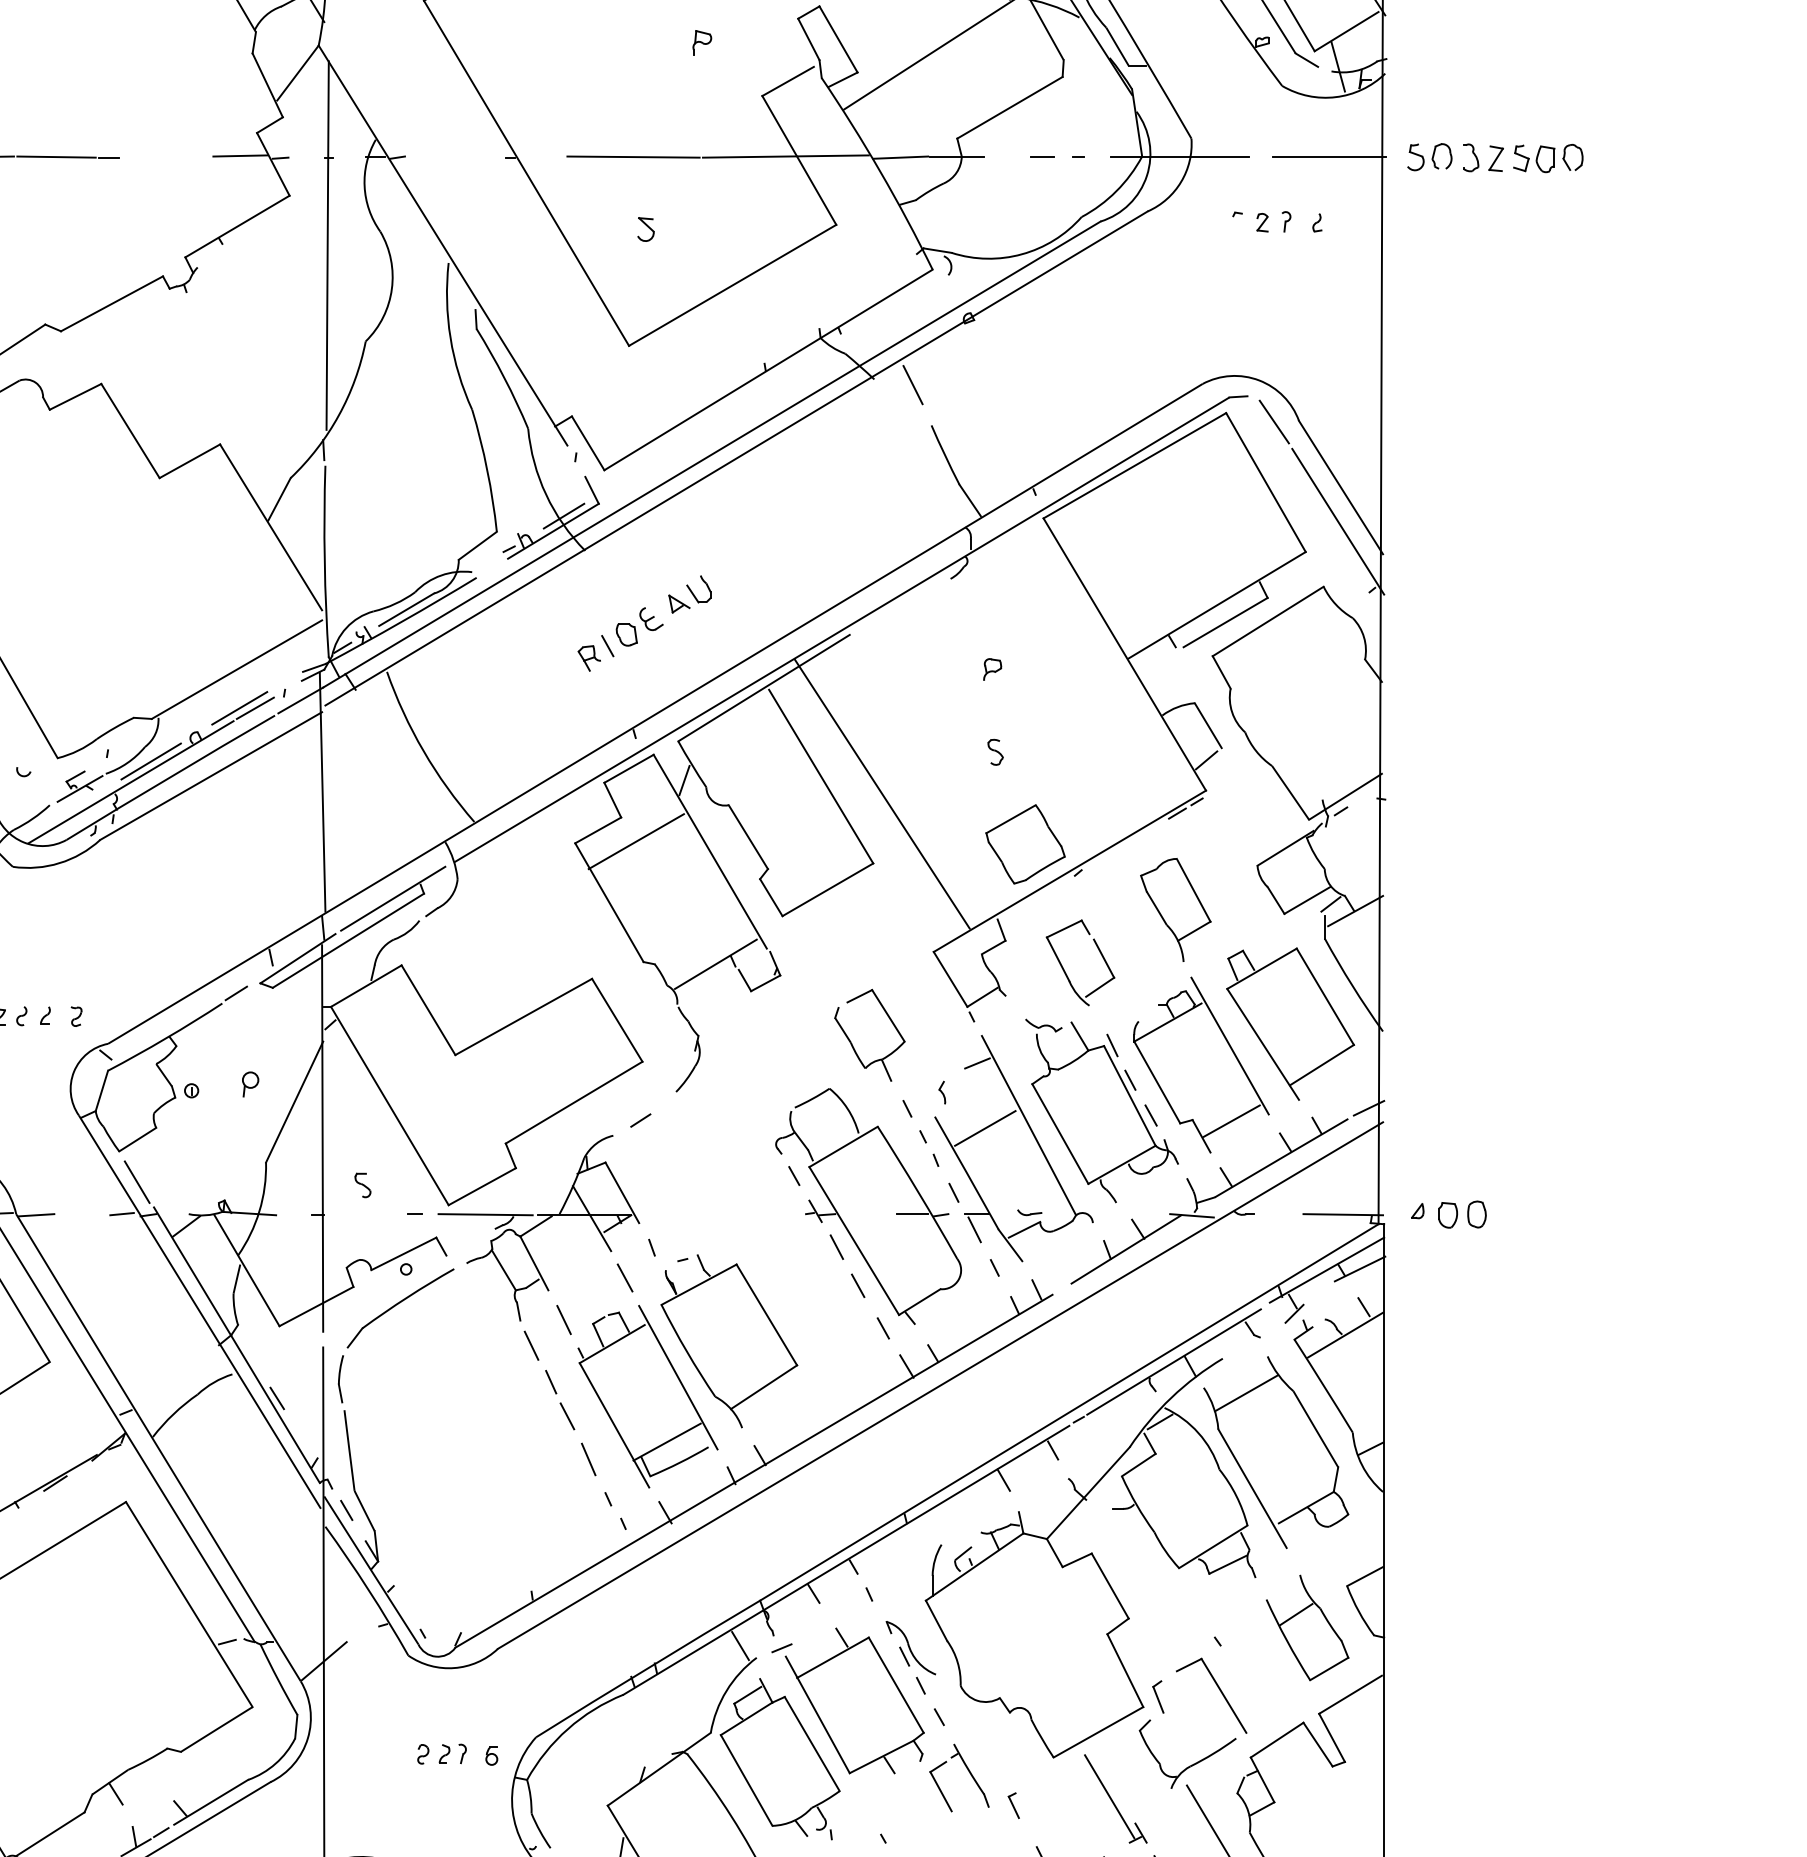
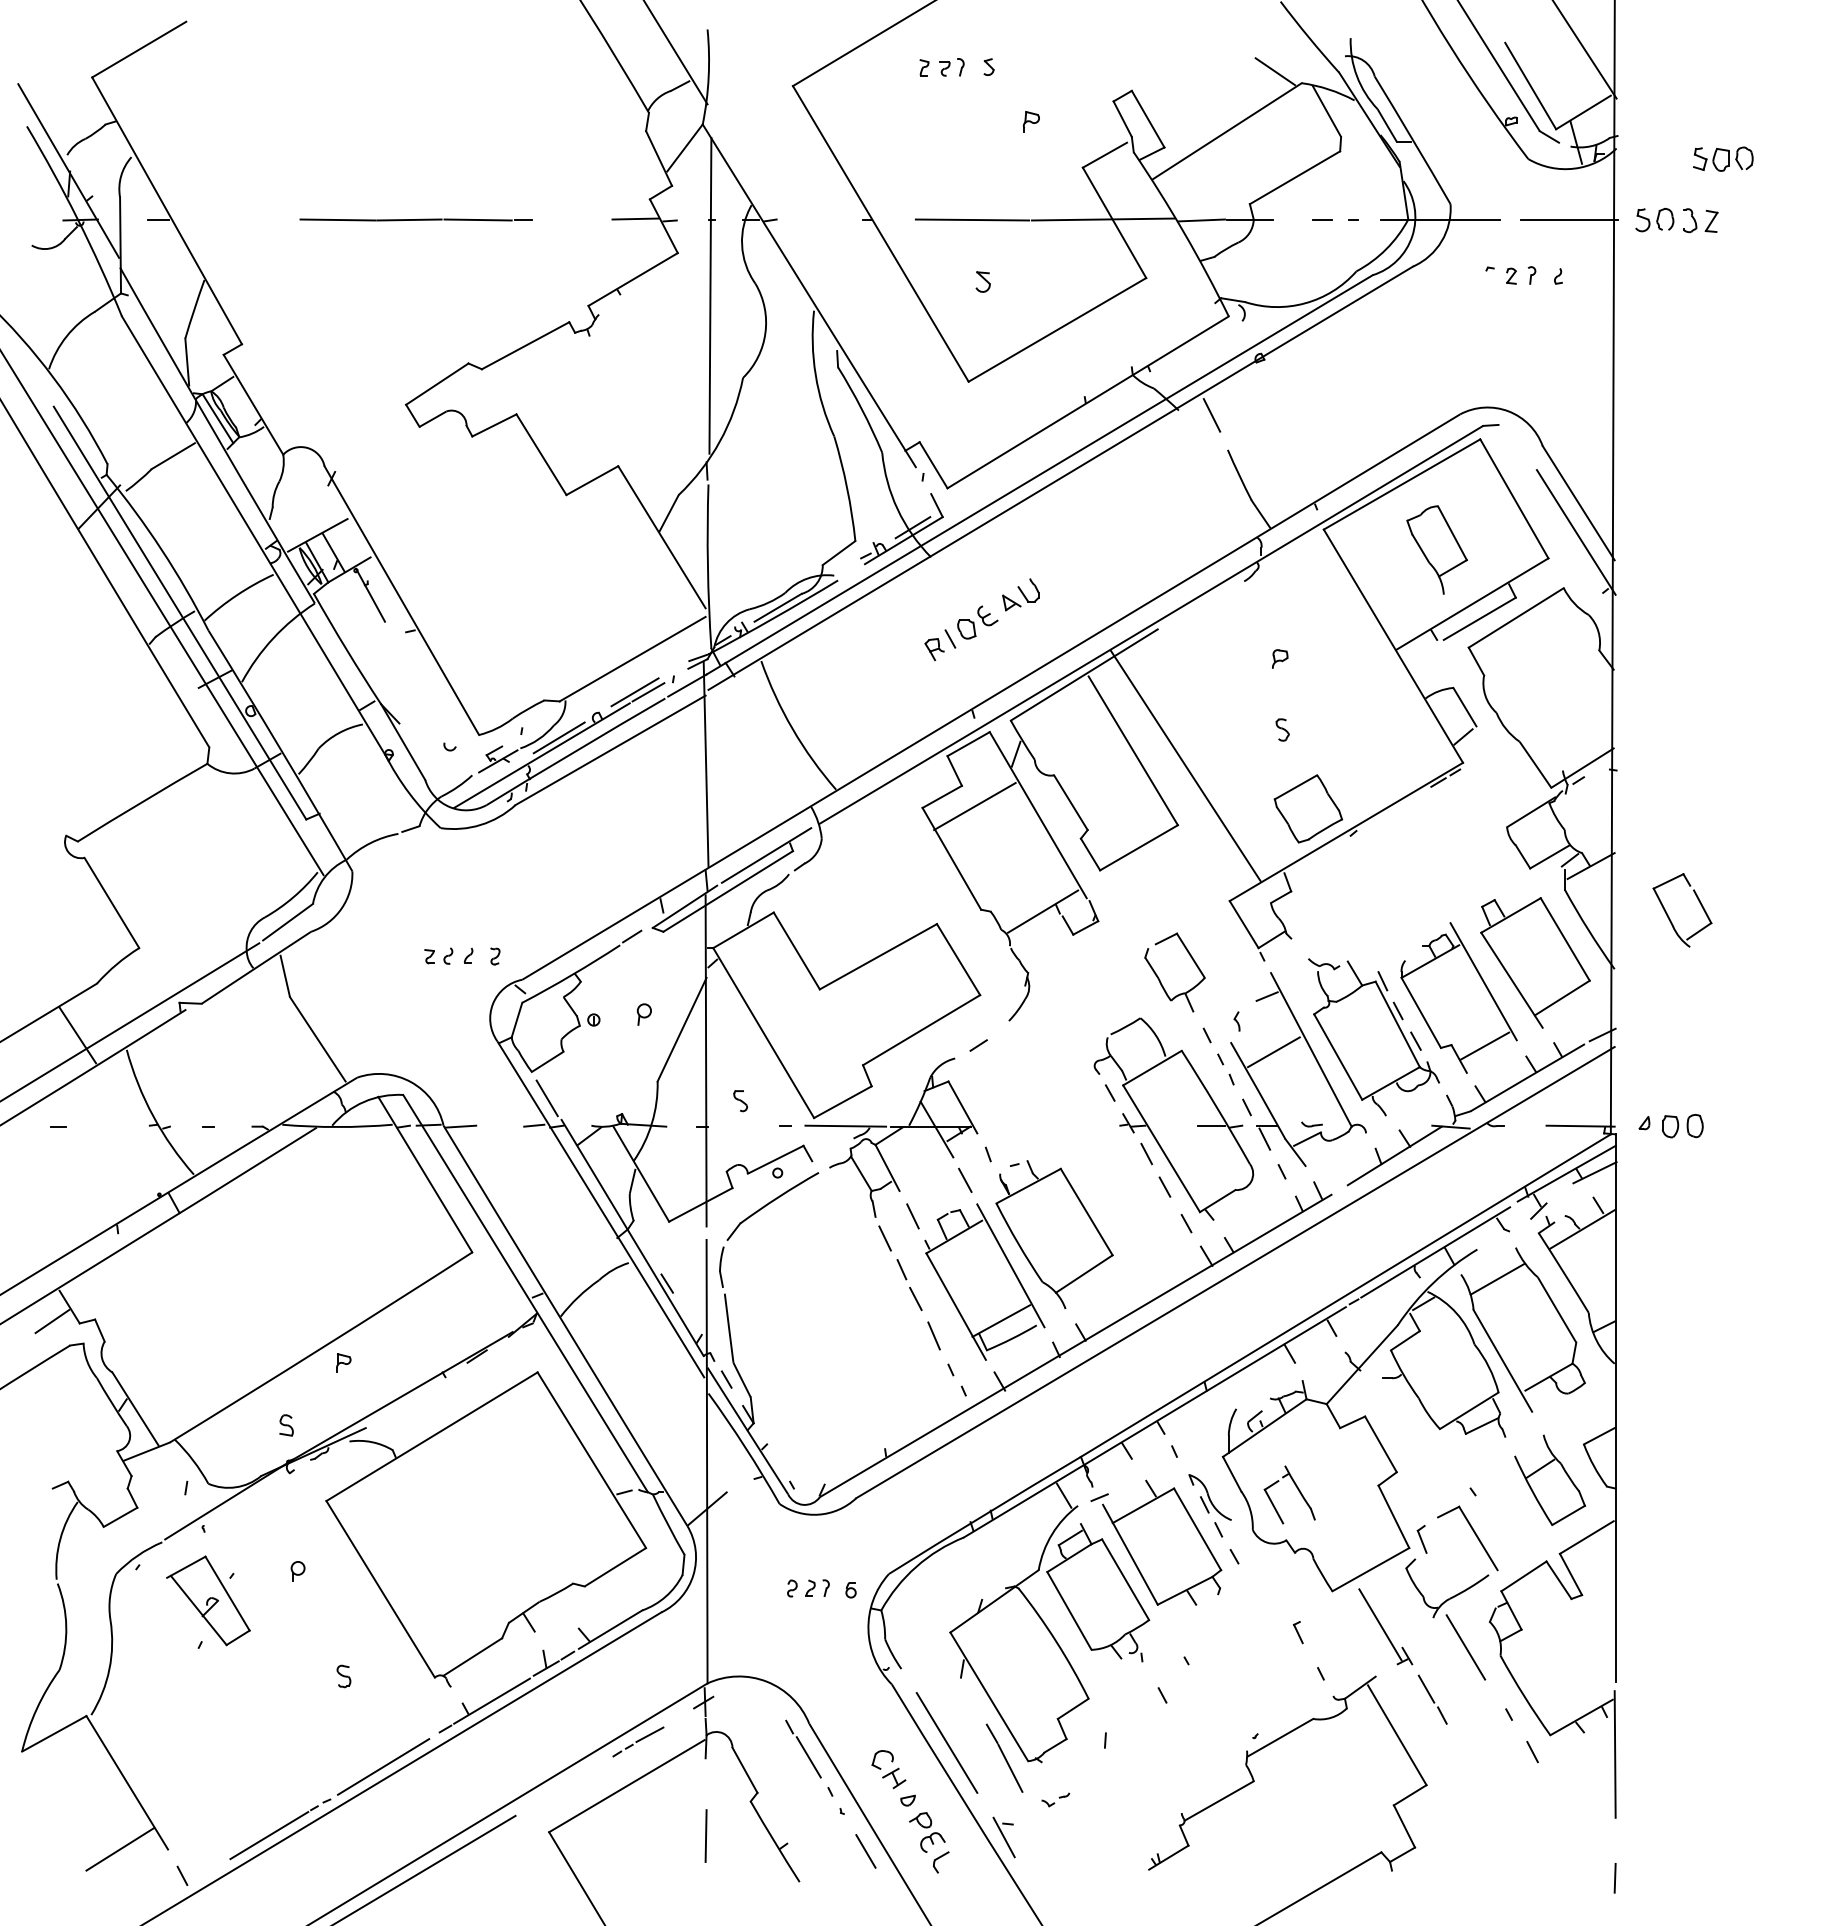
part: (1548, 157) -> (1723, 158), moved
line: (1274, 421) -> (1521, 446), removed
part: (1175, 909) -> (1436, 549), moved
part: (1065, 969) -> (1669, 916), moved
part: (968, 1771) -> (1297, 1489), moved

